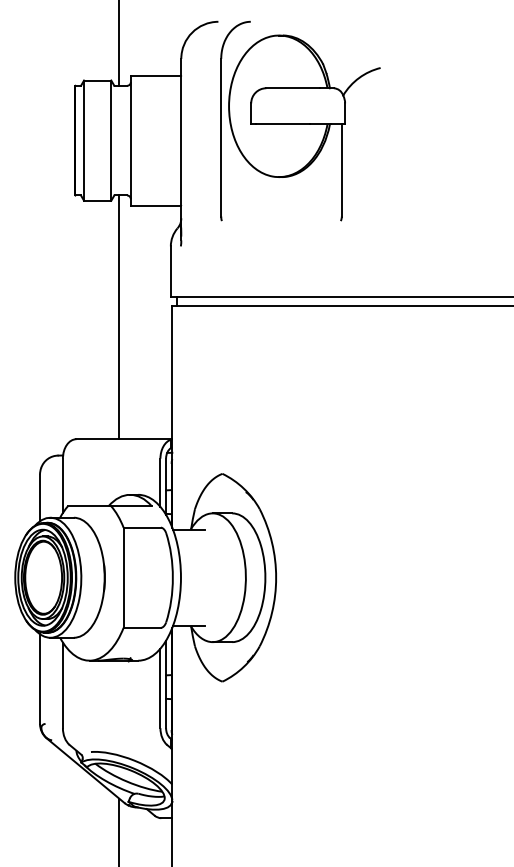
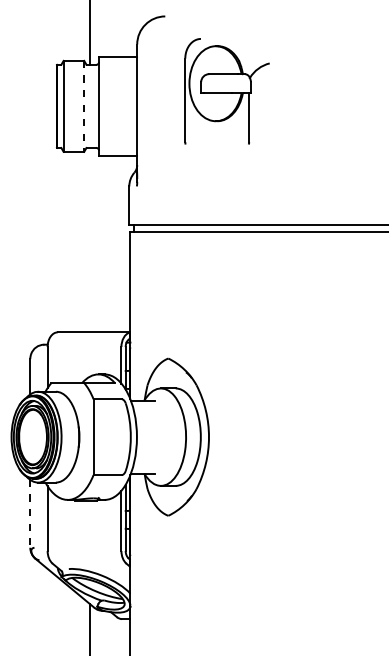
part: (299, 120) -> (226, 91), size x0.7
line: (111, 140) -> (84, 106), solid -> dashed
line: (119, 316) -> (90, 239), removed
line: (40, 678) -> (30, 513), solid -> dashed

